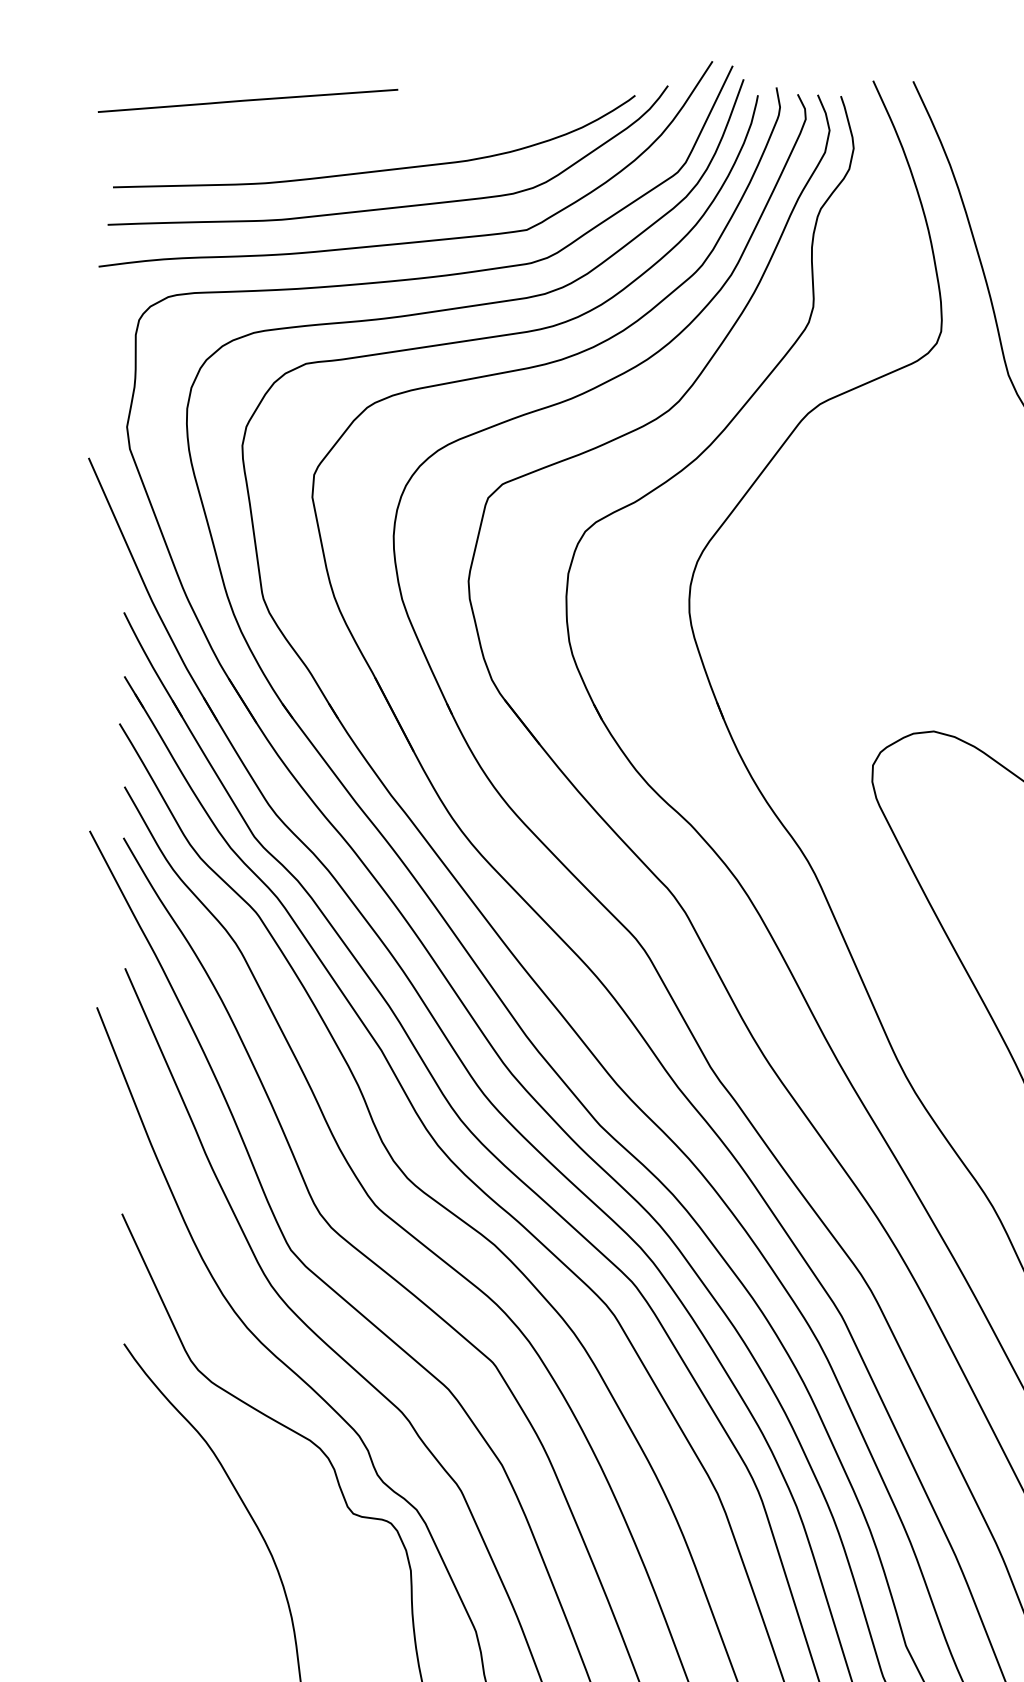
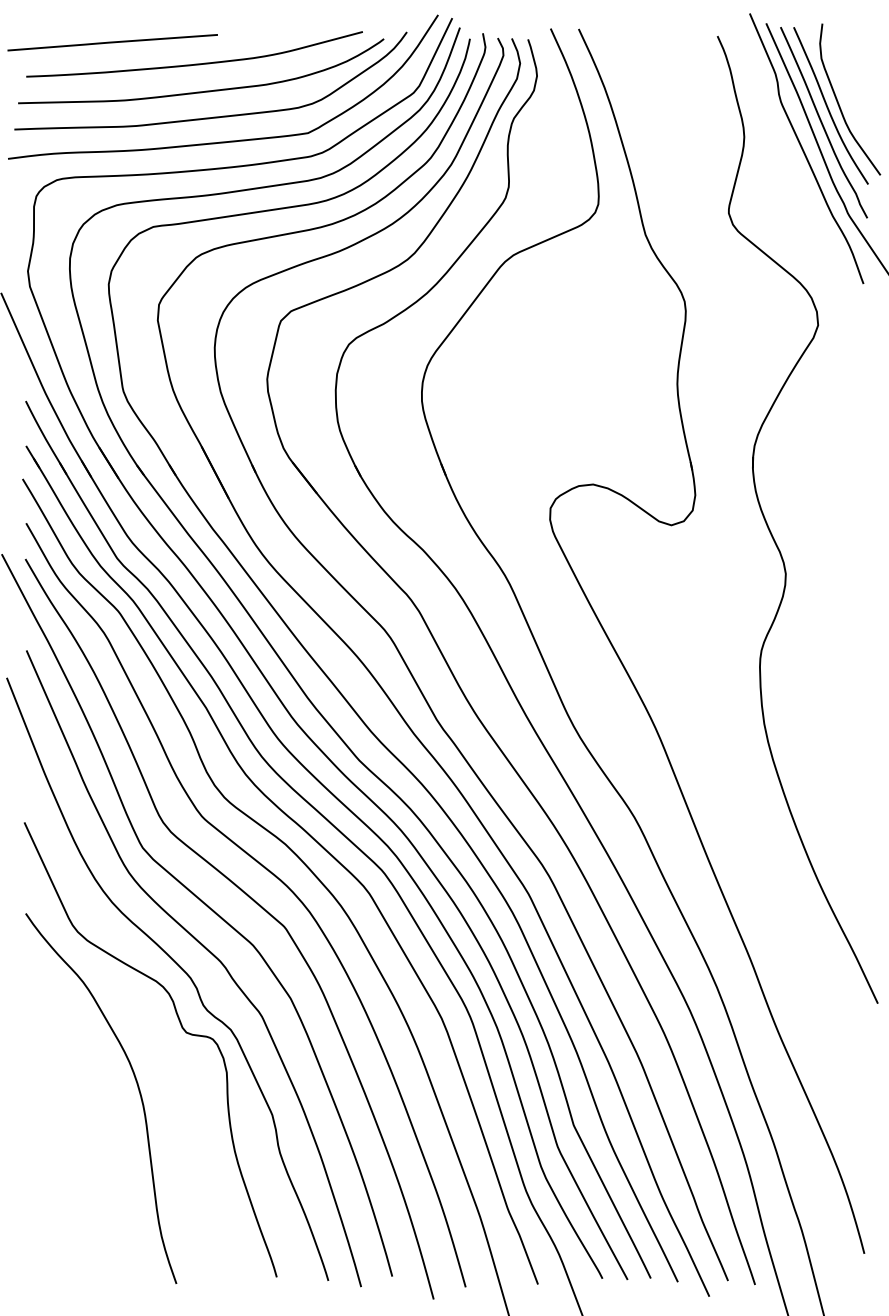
curve: (364, 130) -> (194, 63), added

